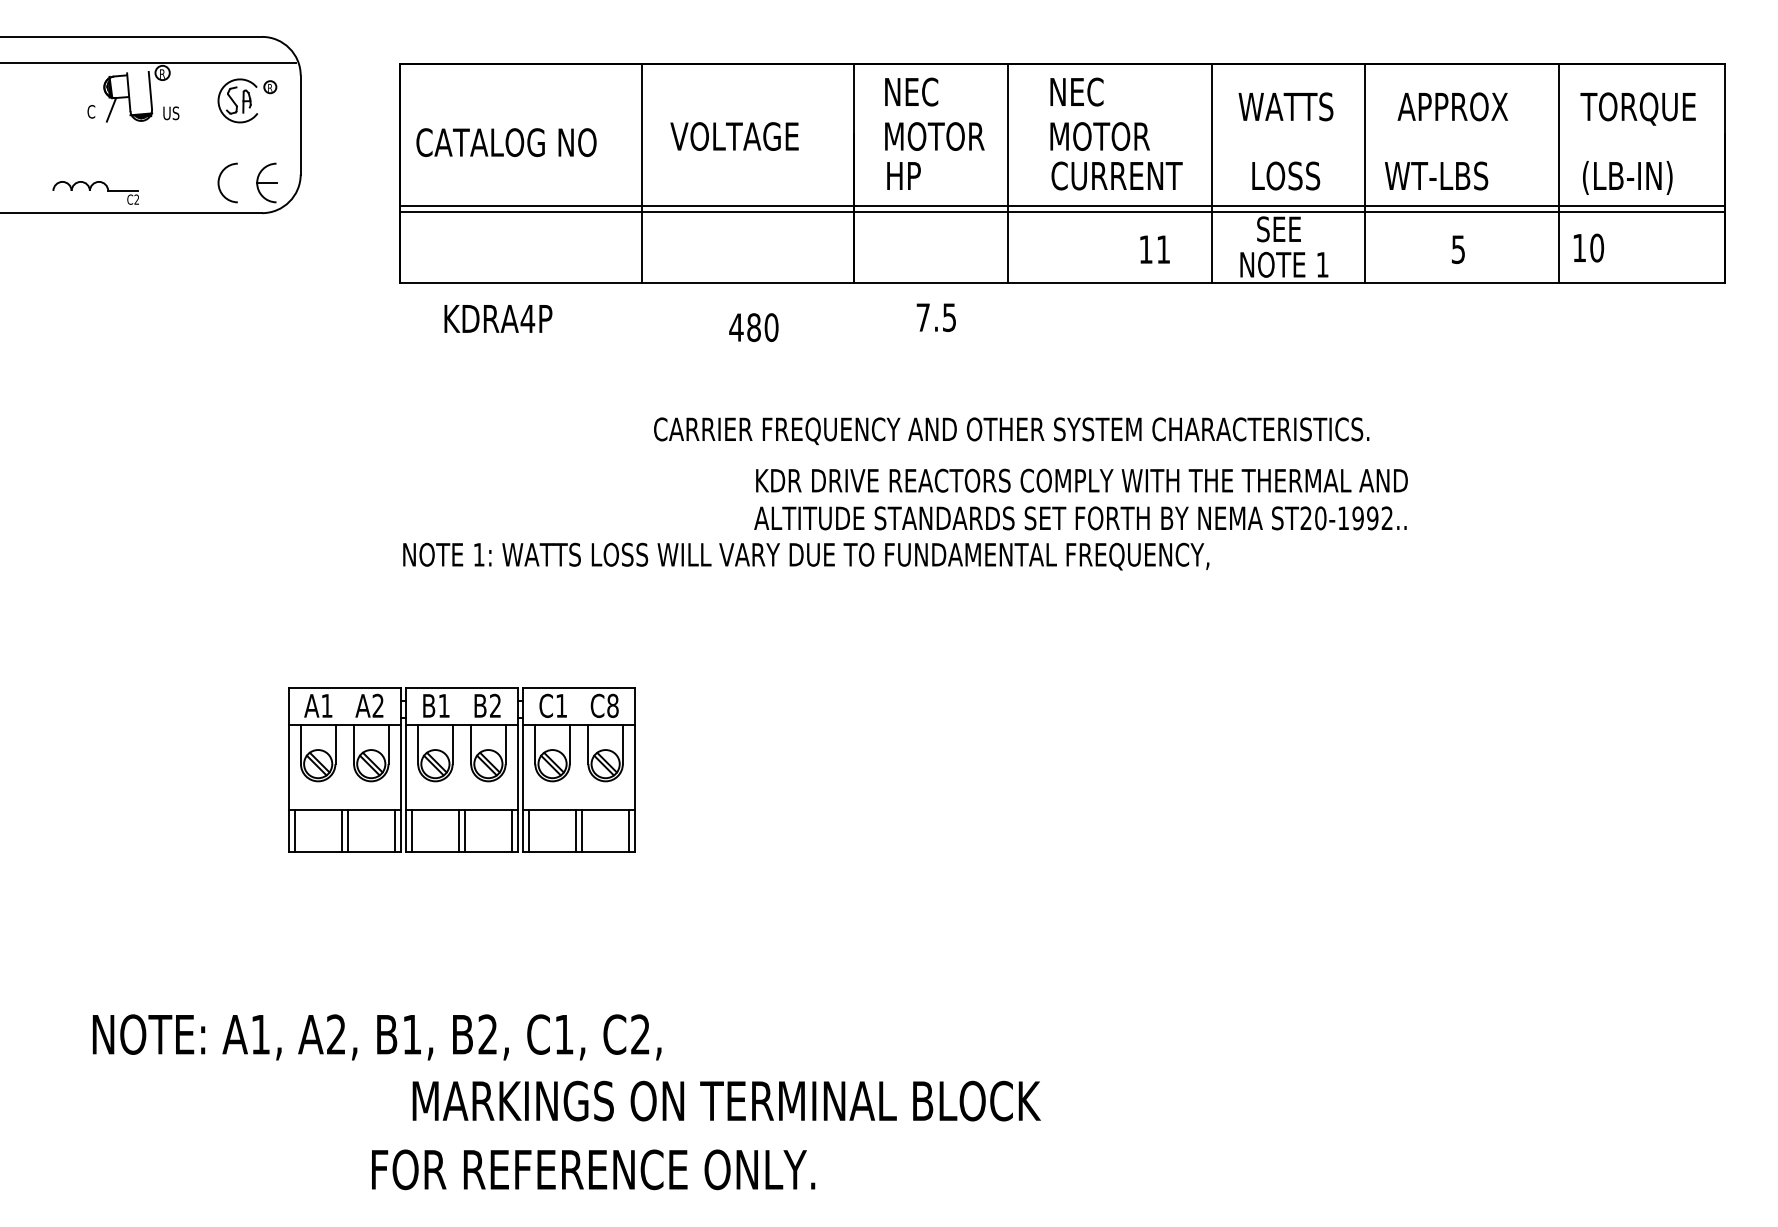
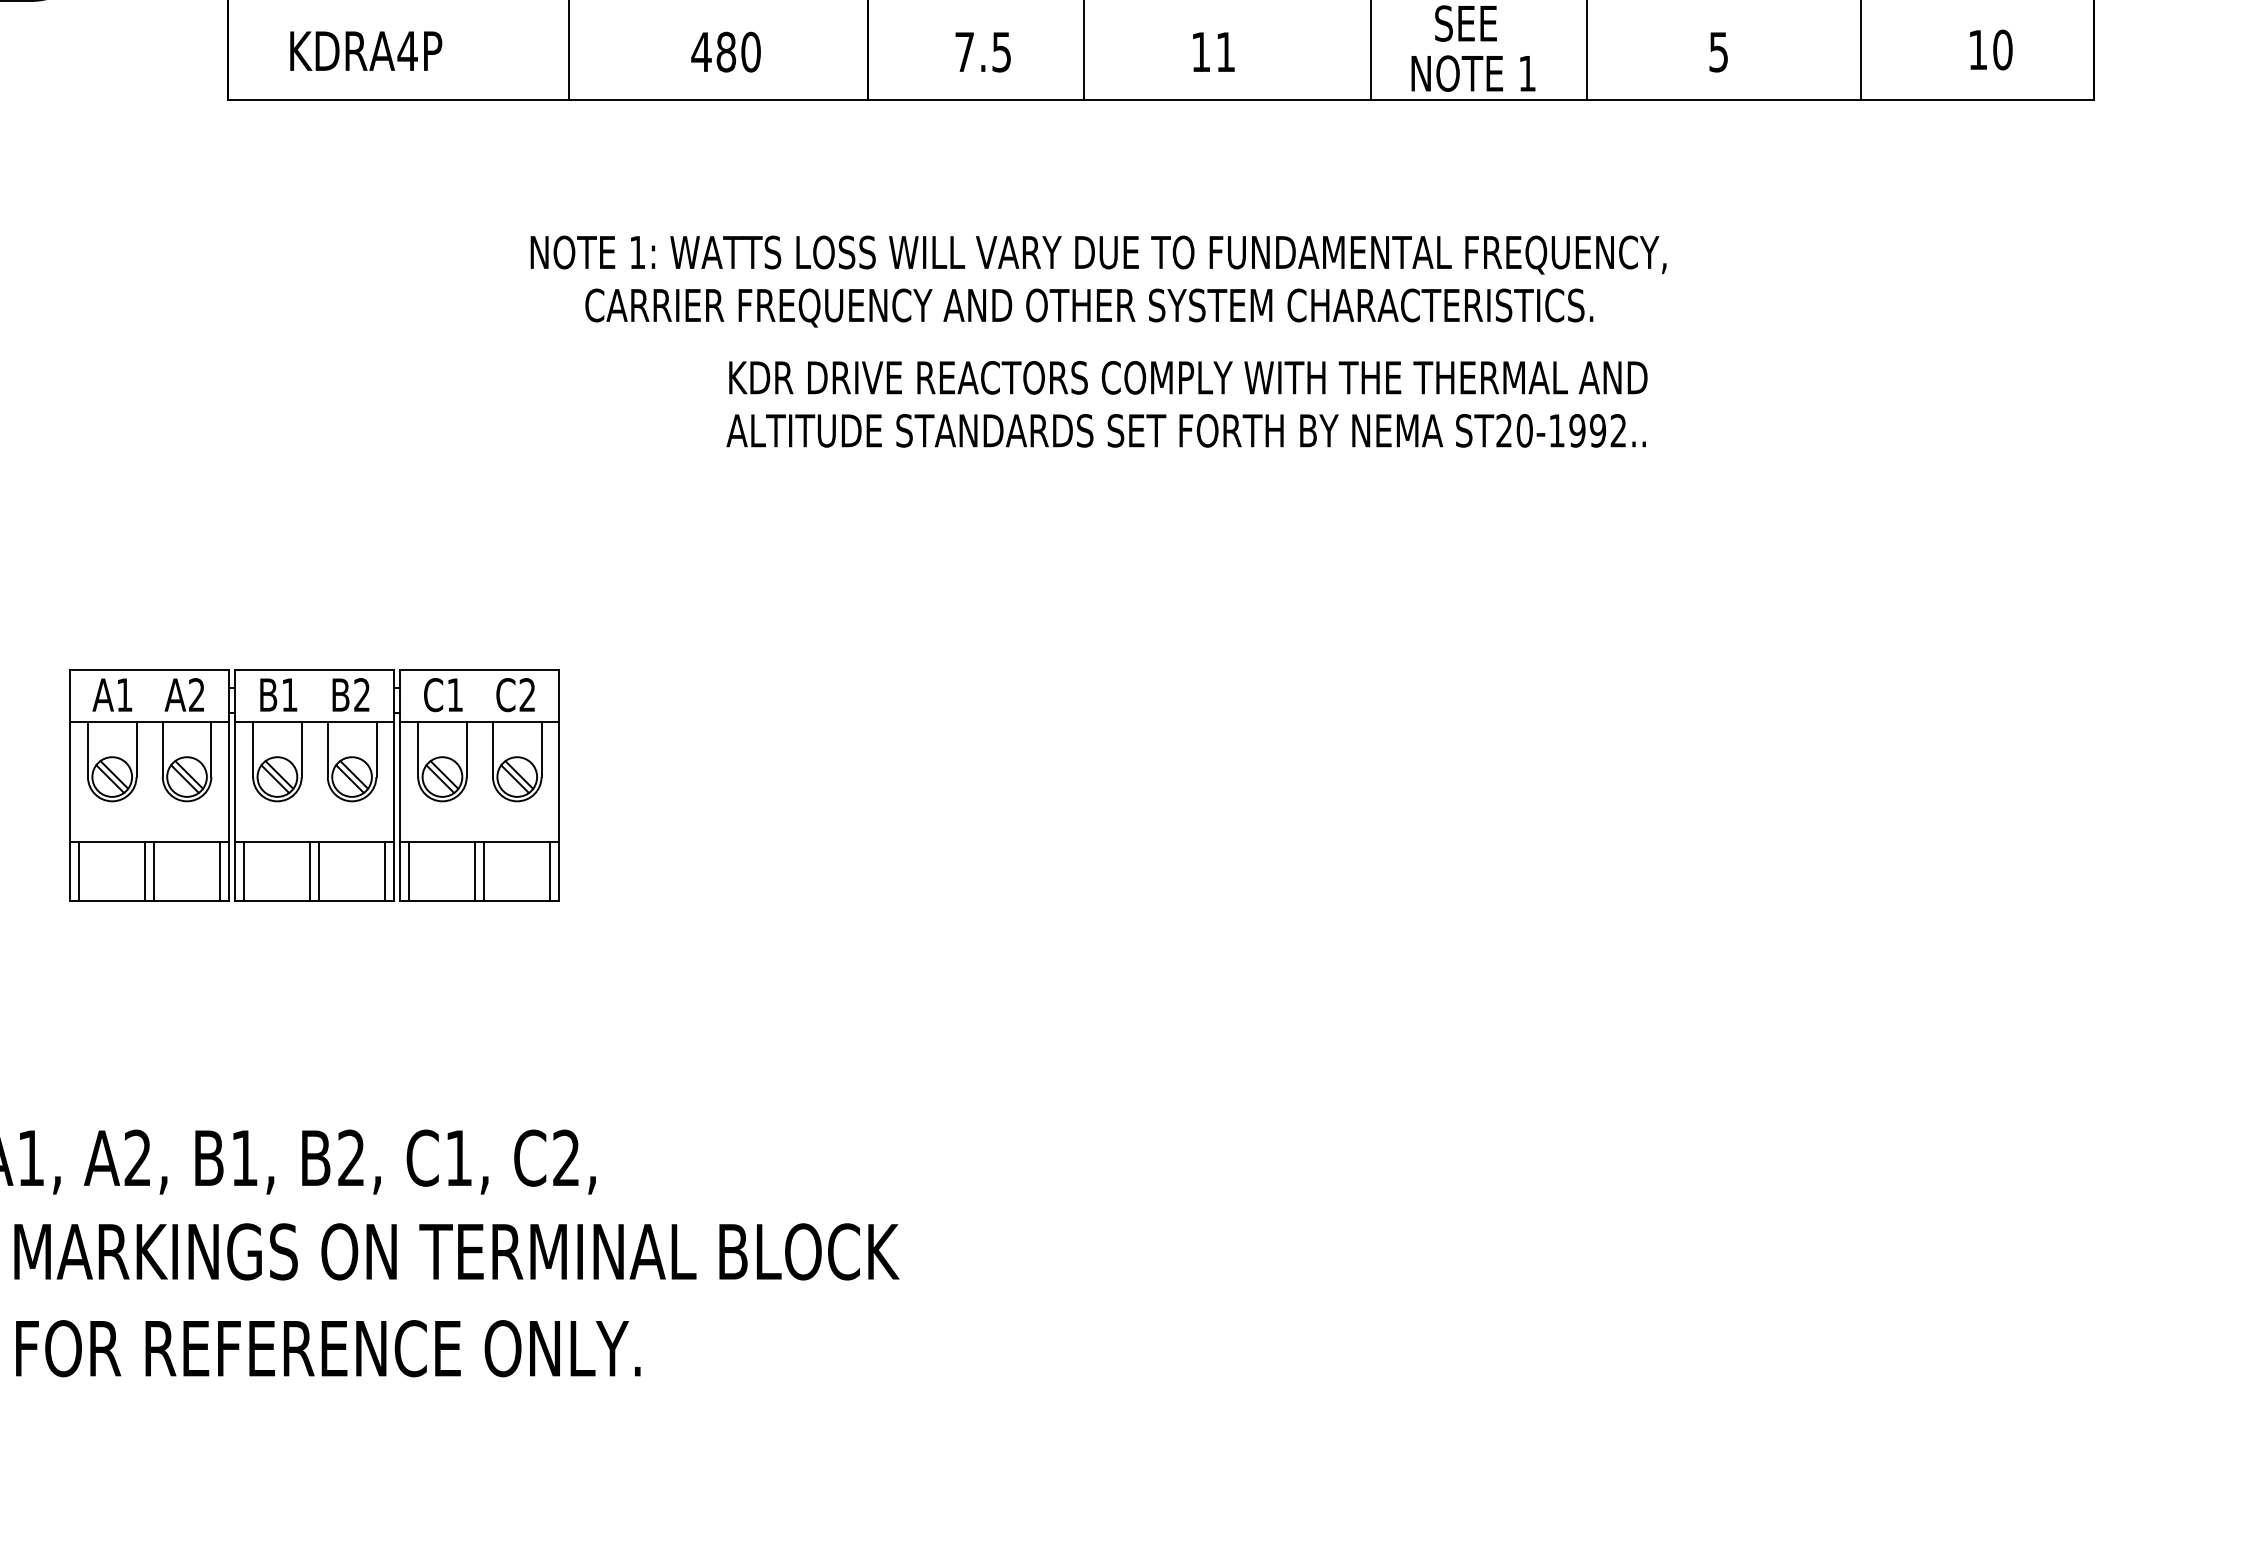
text: (1588, 247) -> (1990, 49), moved
text: (1154, 249) -> (1213, 52), moved
text: (935, 317) -> (981, 52), moved
text: (498, 318) -> (366, 50), moved
text: (753, 327) -> (725, 52), moved
text: (806, 556) -> (1098, 254), moved
text: (612, 705) -> (526, 694), C8 -> C2
text: (726, 1100) -> (456, 1250), moved
text: (593, 1169) -> (328, 1348), moved

